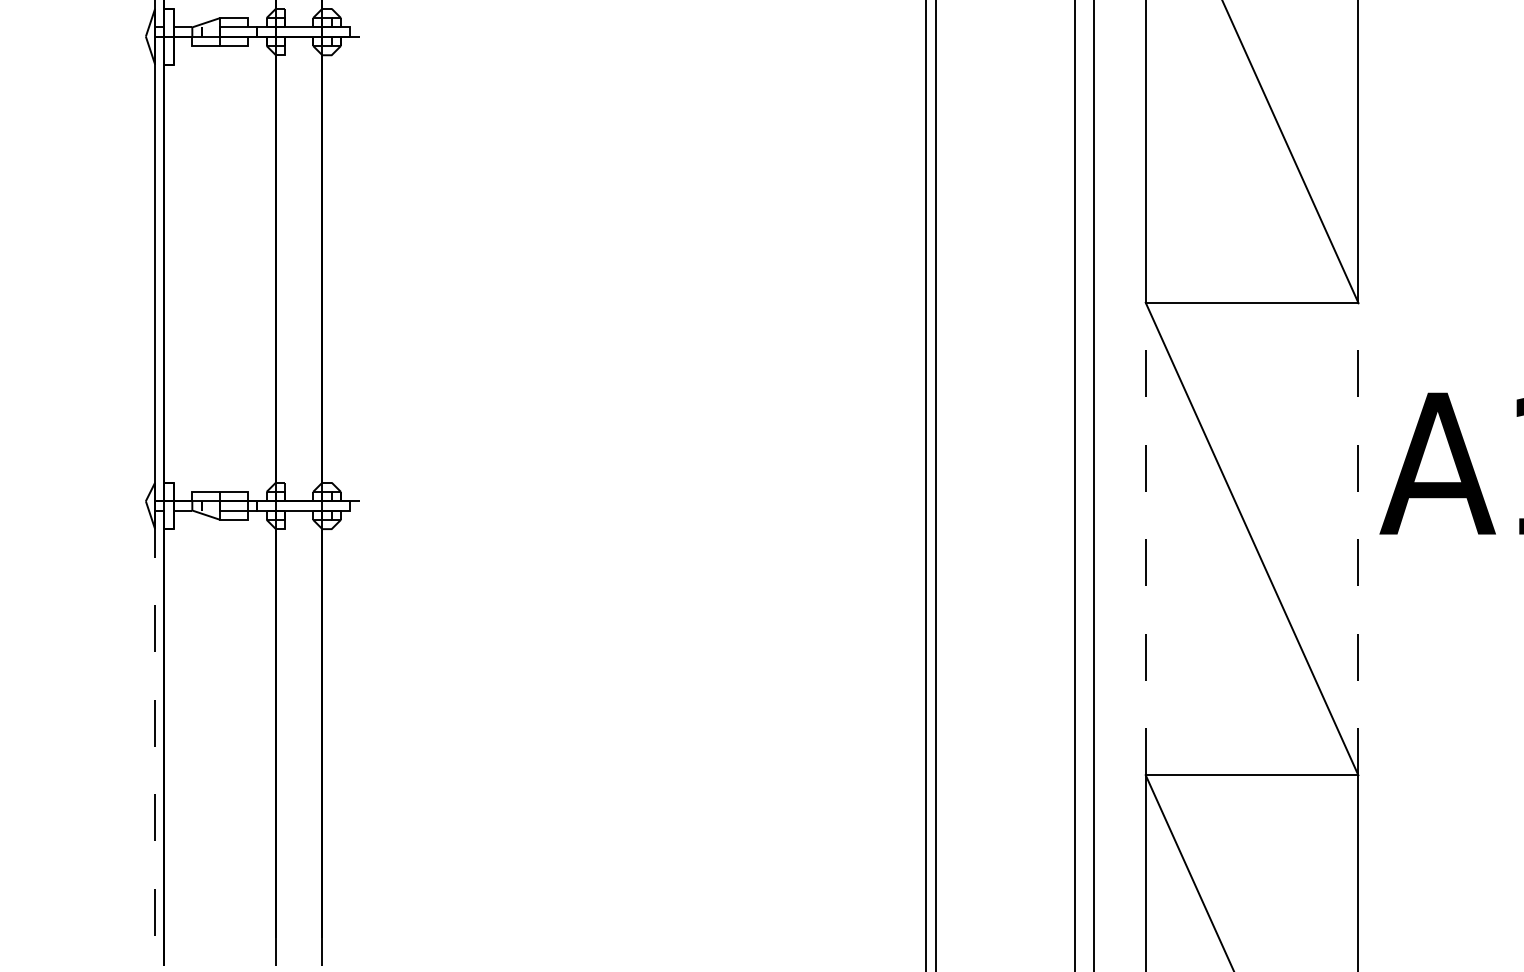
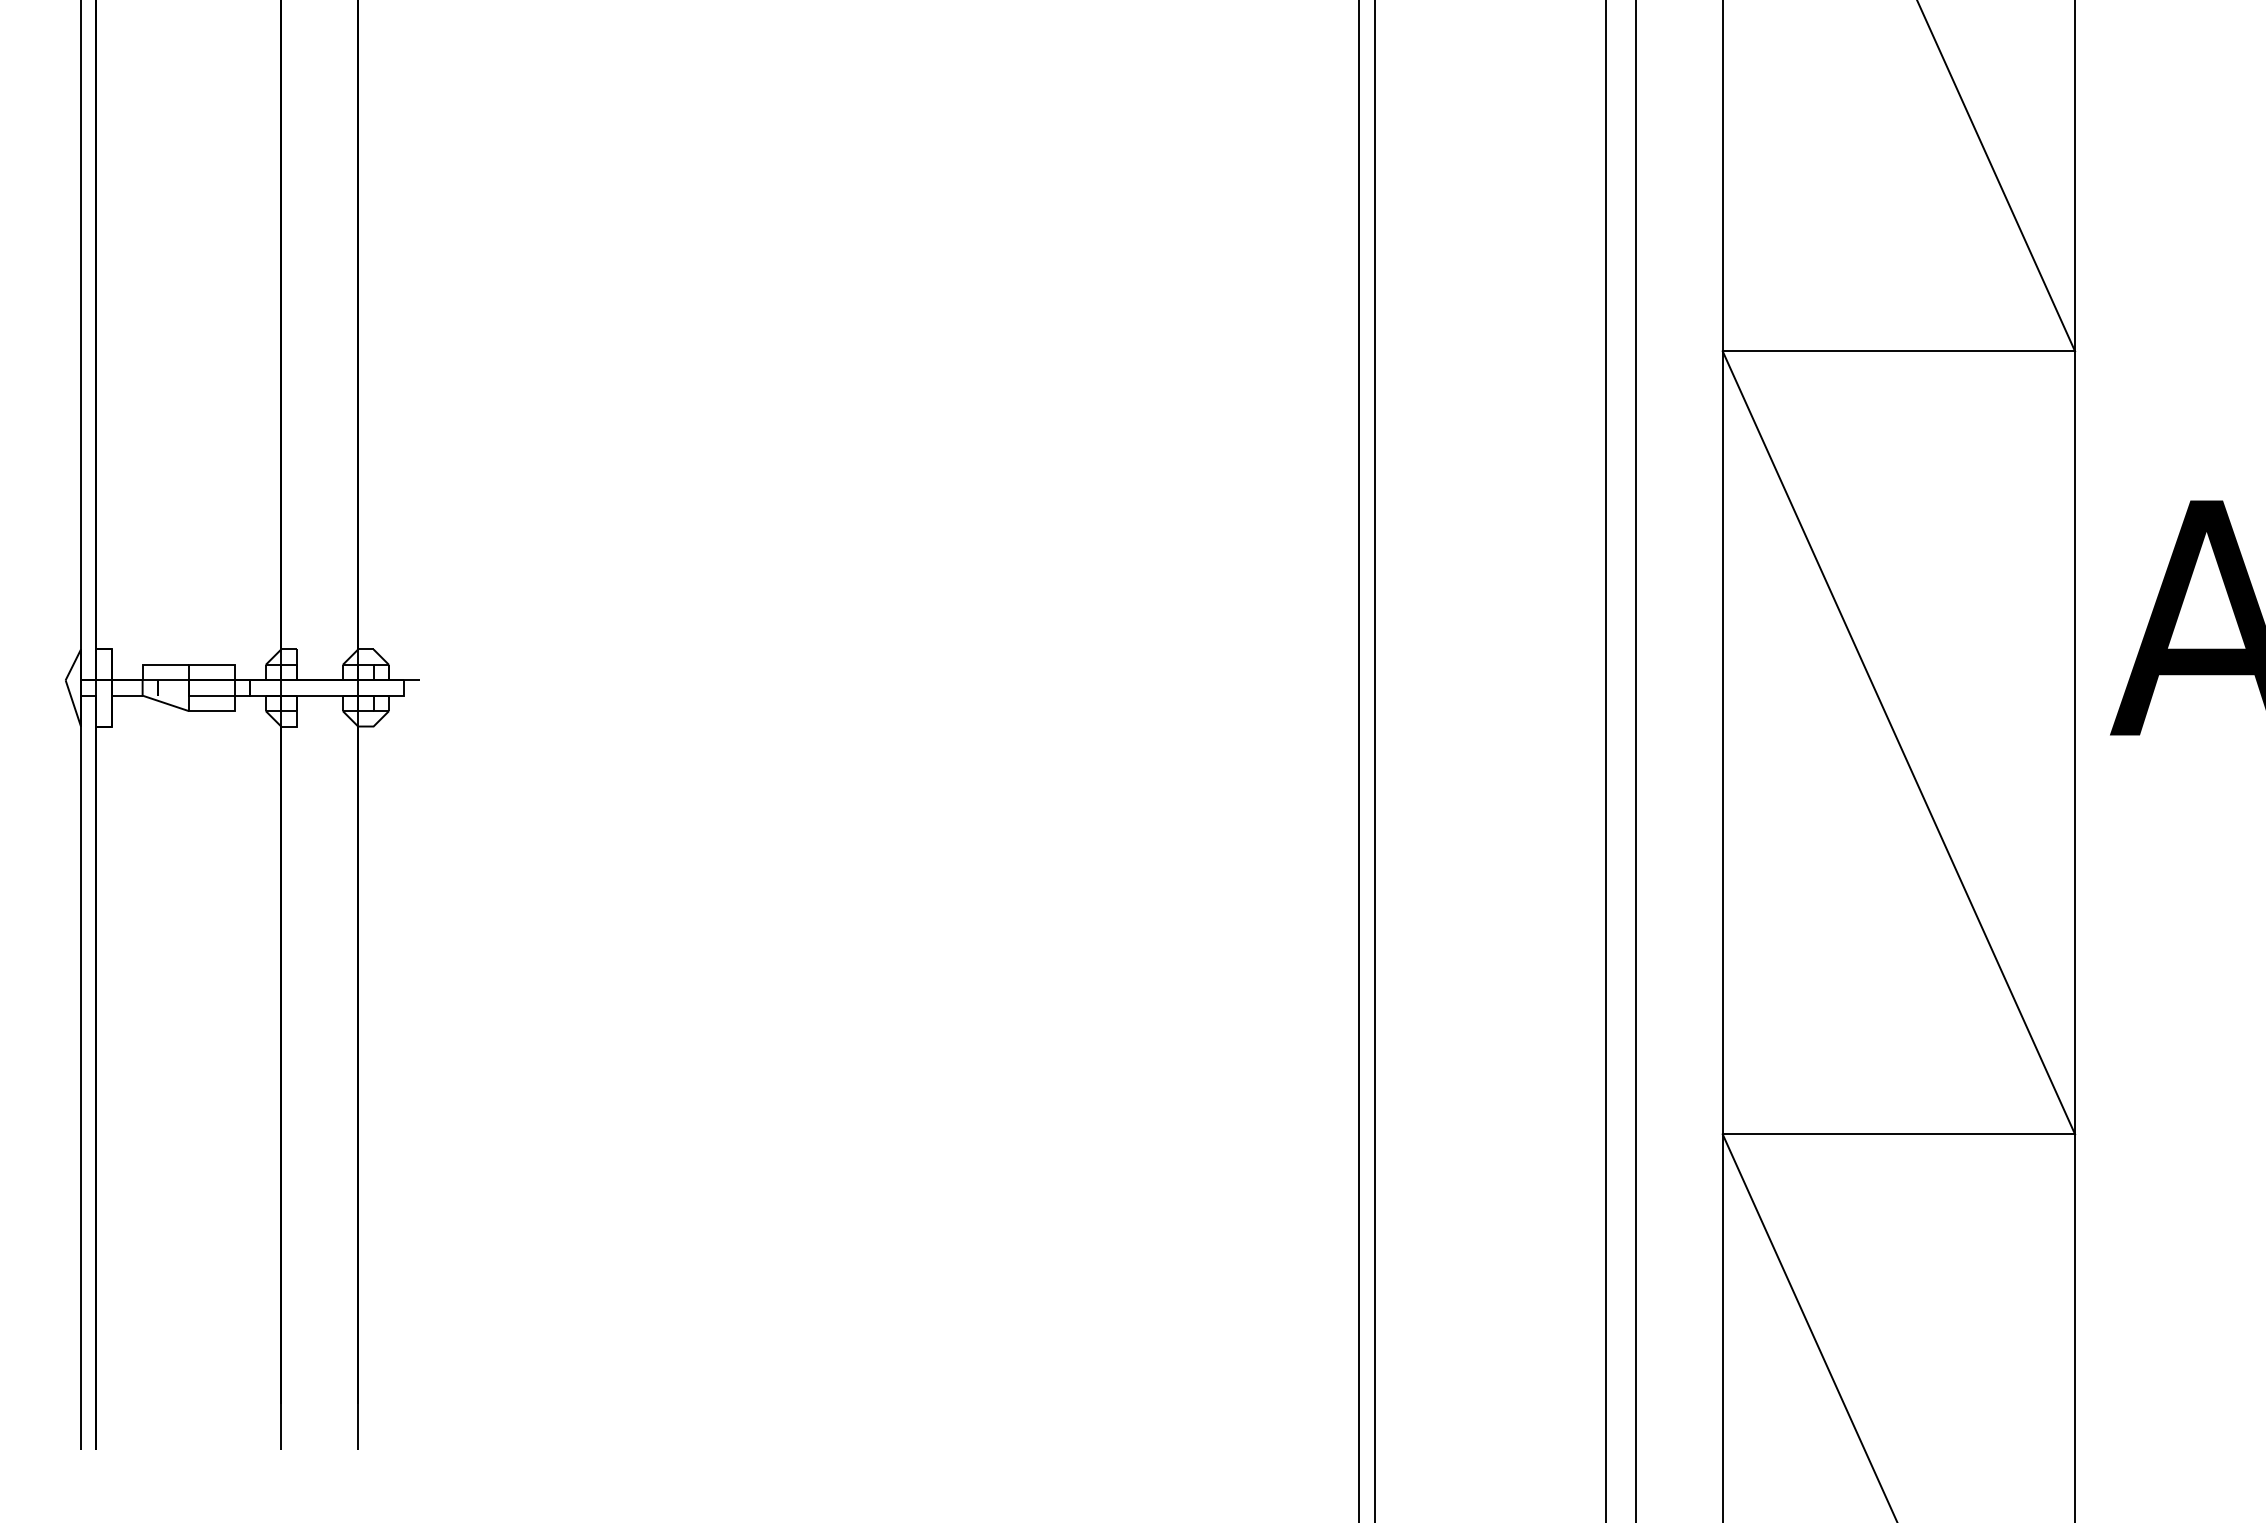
line: (1145, 538) -> (1722, 742), dashed -> solid
line: (1358, 538) -> (2075, 742), dashed -> solid
line: (155, 738) -> (81, 1073), dashed -> solid

